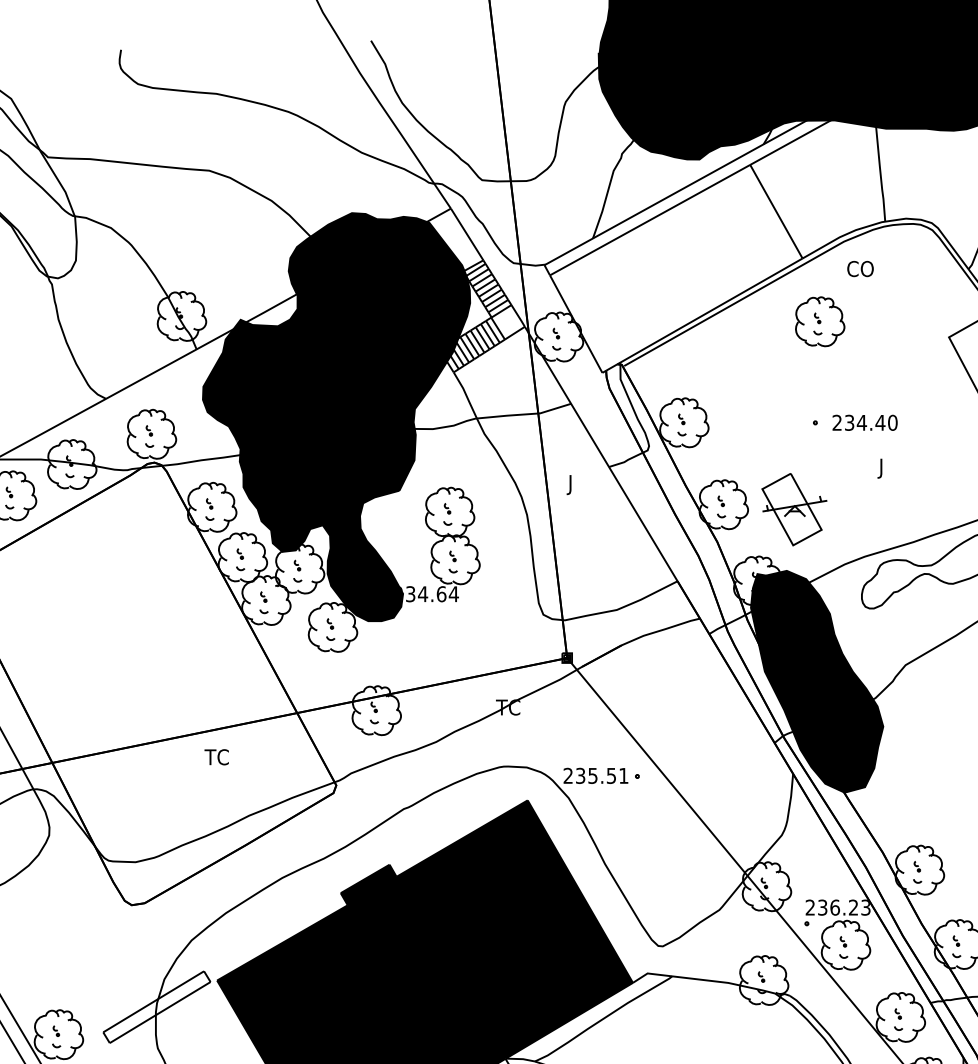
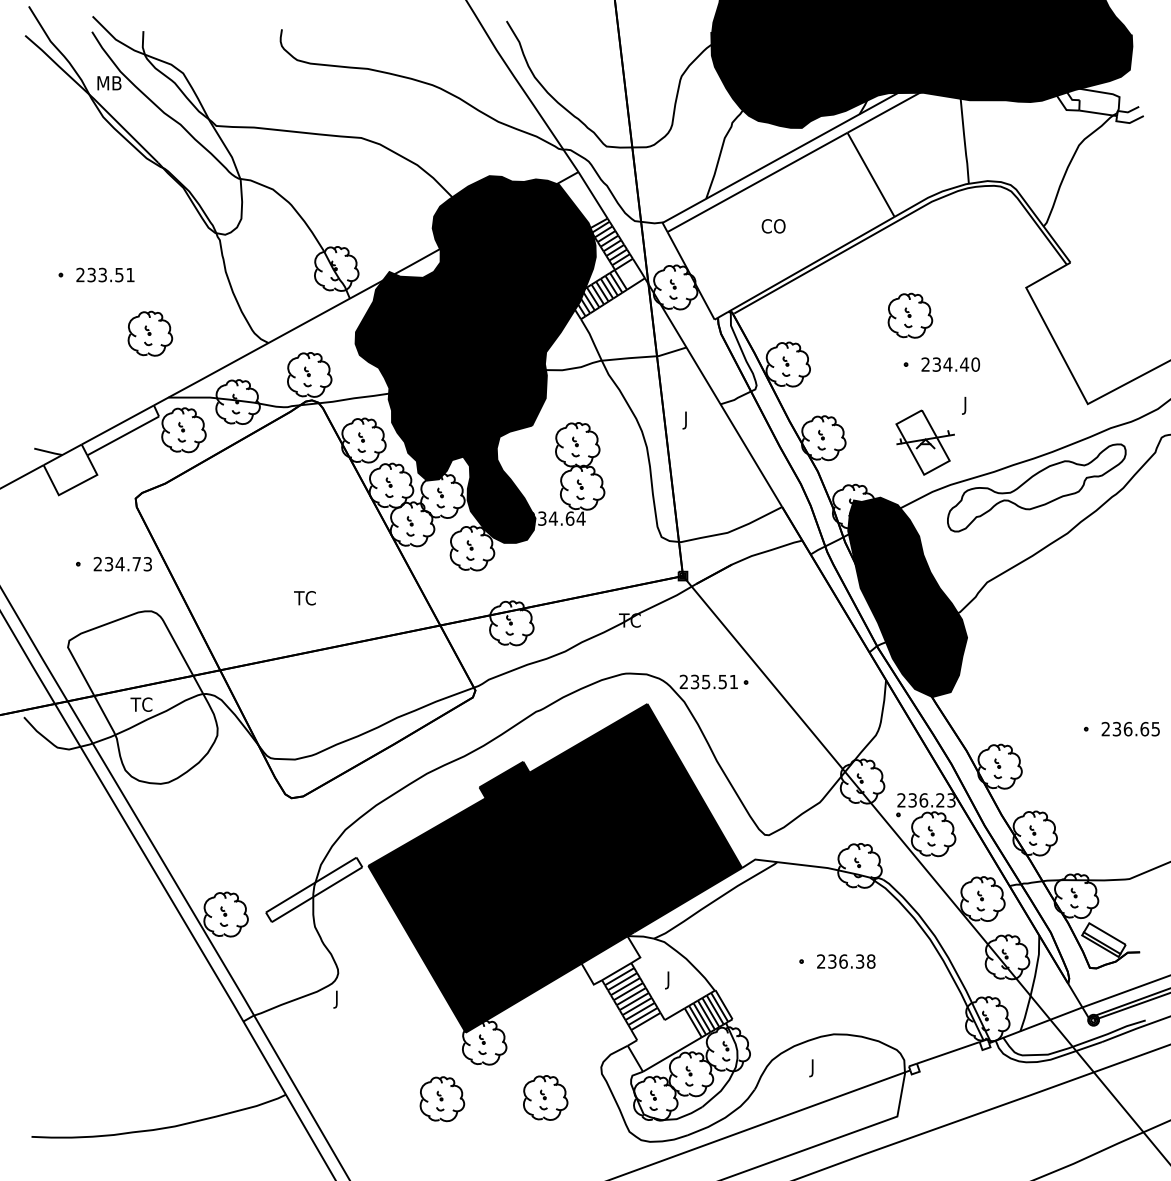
text: (860, 269) -> (773, 226), moved
part: (820, 321) -> (910, 315), moved
part: (793, 509) -> (924, 442), moved
text: (216, 757) -> (304, 598), moved

